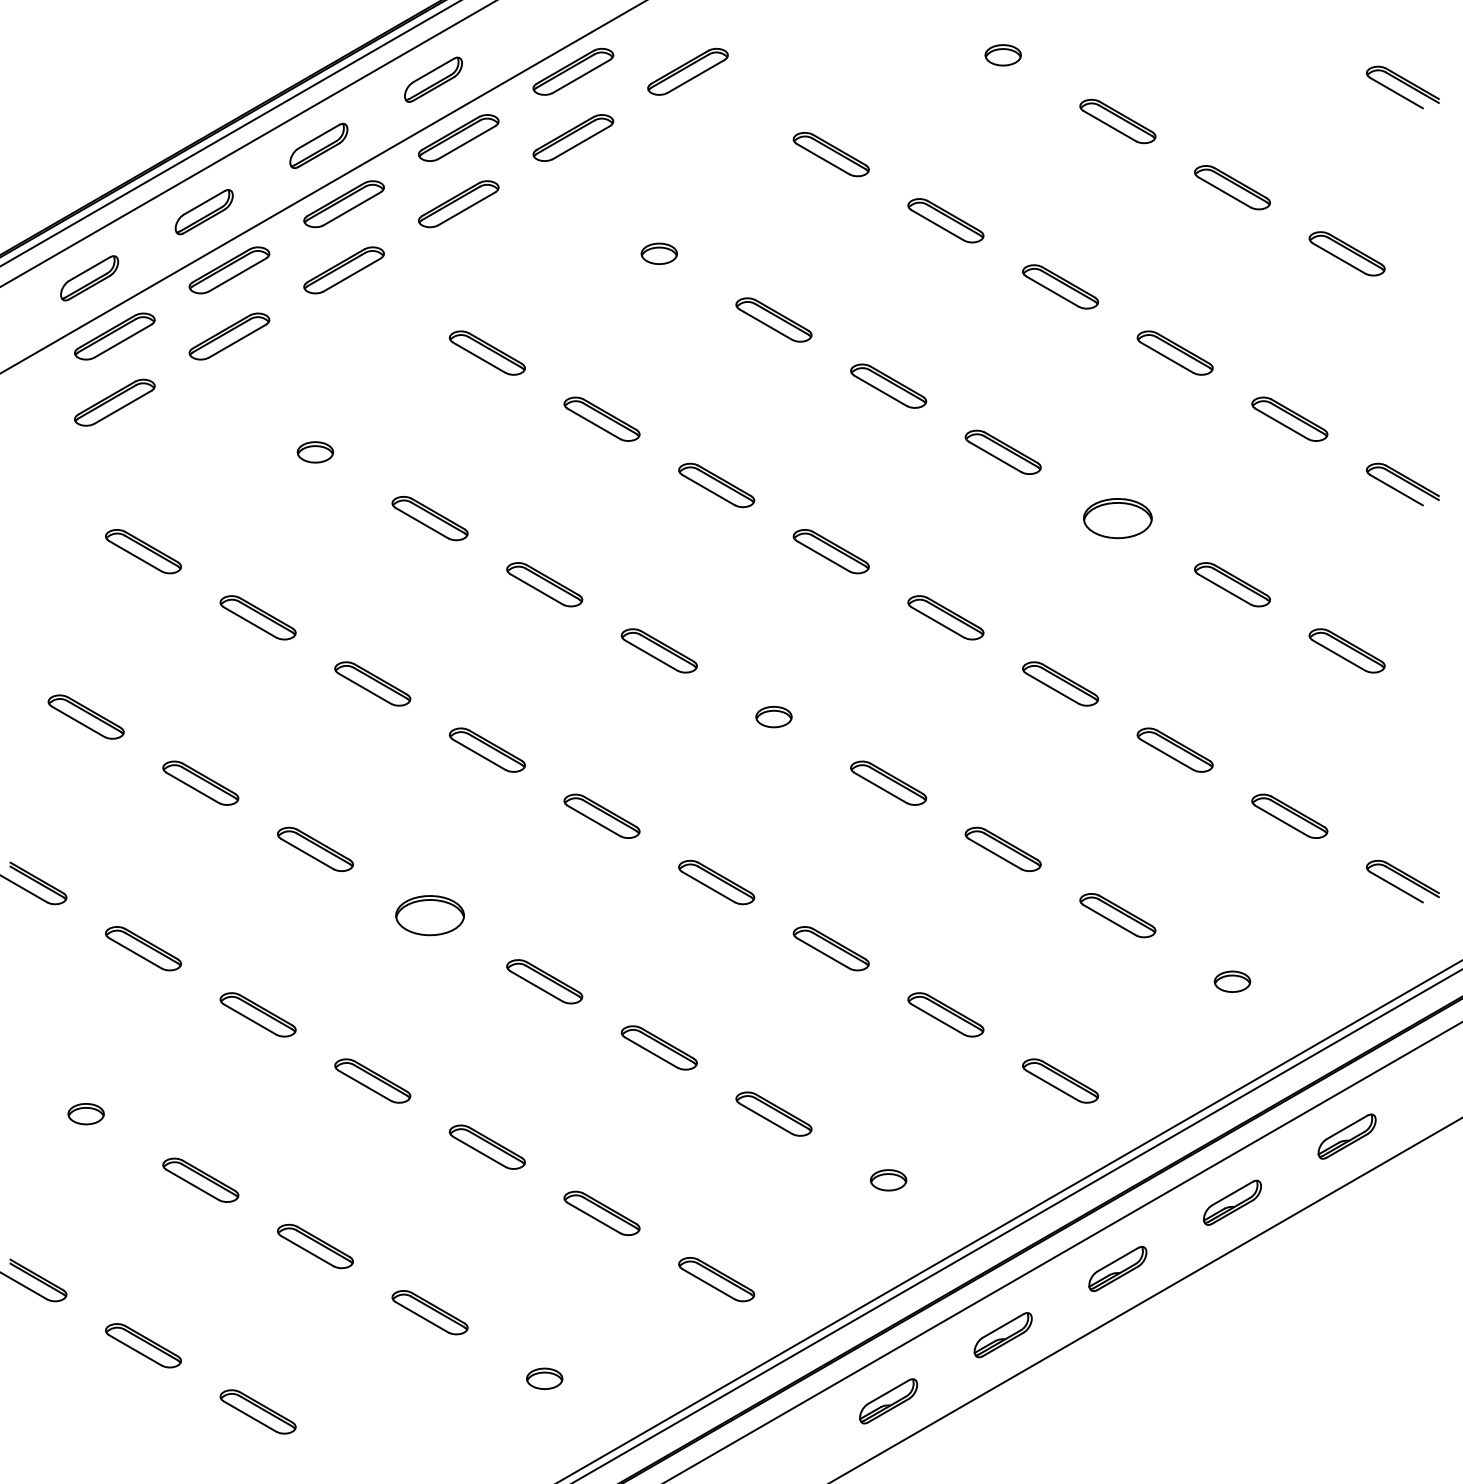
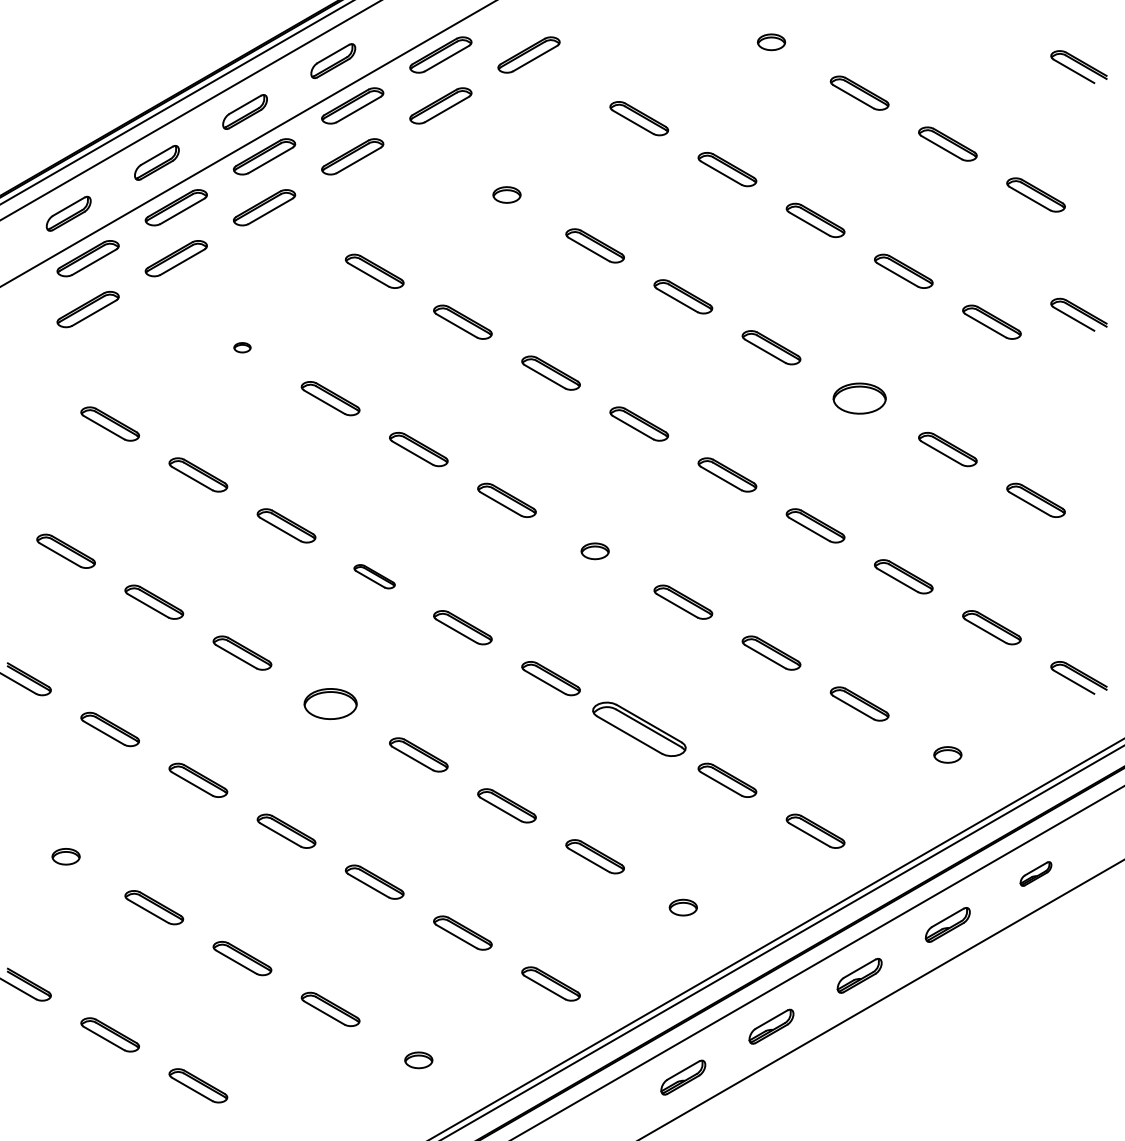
part: (315, 452) -> (242, 347), size x0.6
part: (1402, 484) -> (1078, 314), moved
part: (486, 749) -> (374, 576), size x0.7
part: (830, 948) -> (638, 729), size x1.6
part: (1346, 1136) -> (1035, 873), size x0.7

